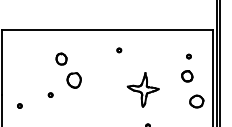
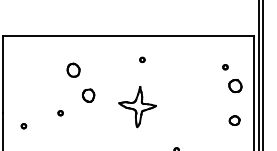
part: (187, 76) -> (235, 86), moved
part: (73, 80) -> (87, 95), size x0.71
part: (142, 89) -> (136, 106), moved
part: (196, 100) -> (234, 119), size x0.62

